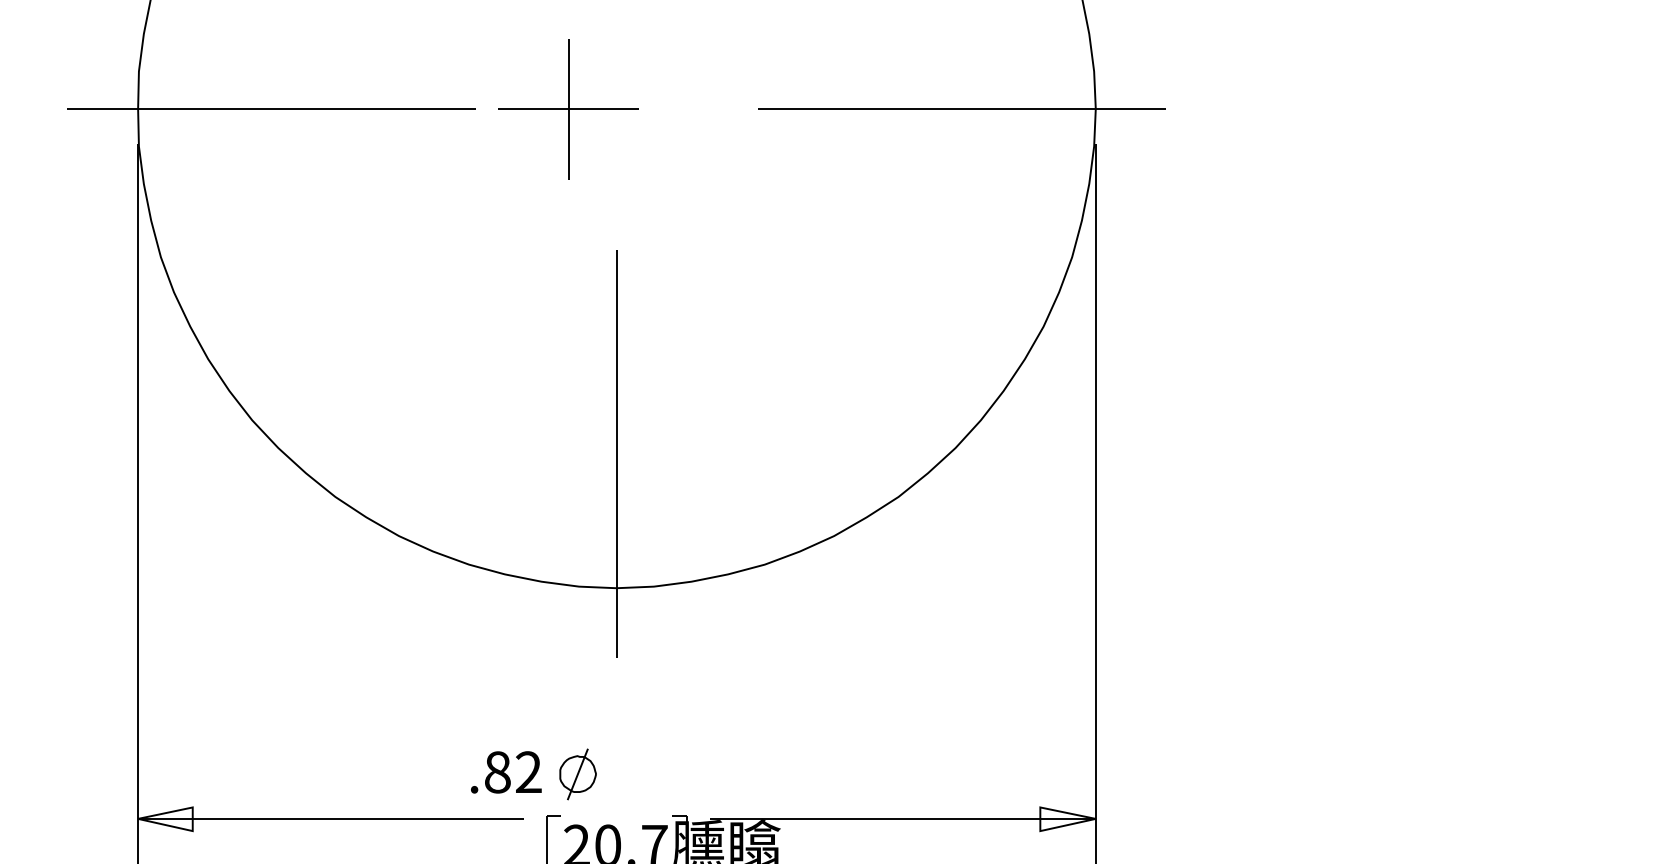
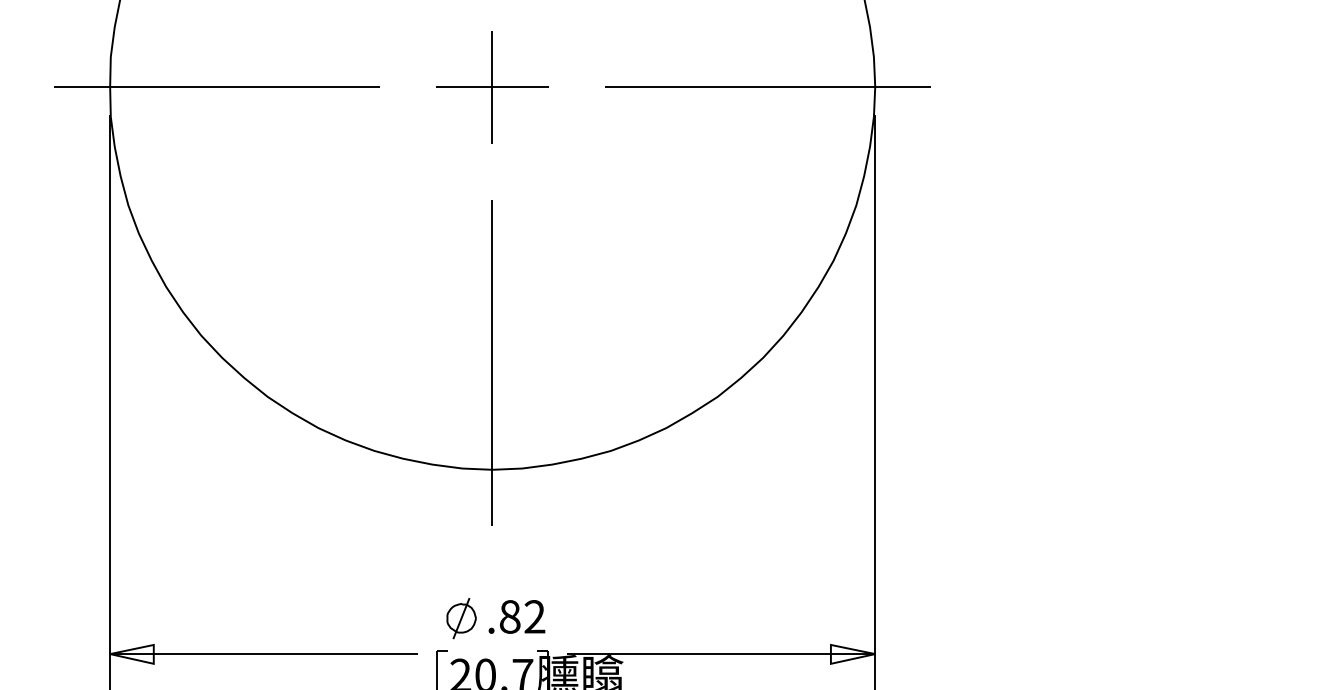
part: (568, 109) -> (492, 87), moved
text: (506, 772) -> (517, 617), moved

